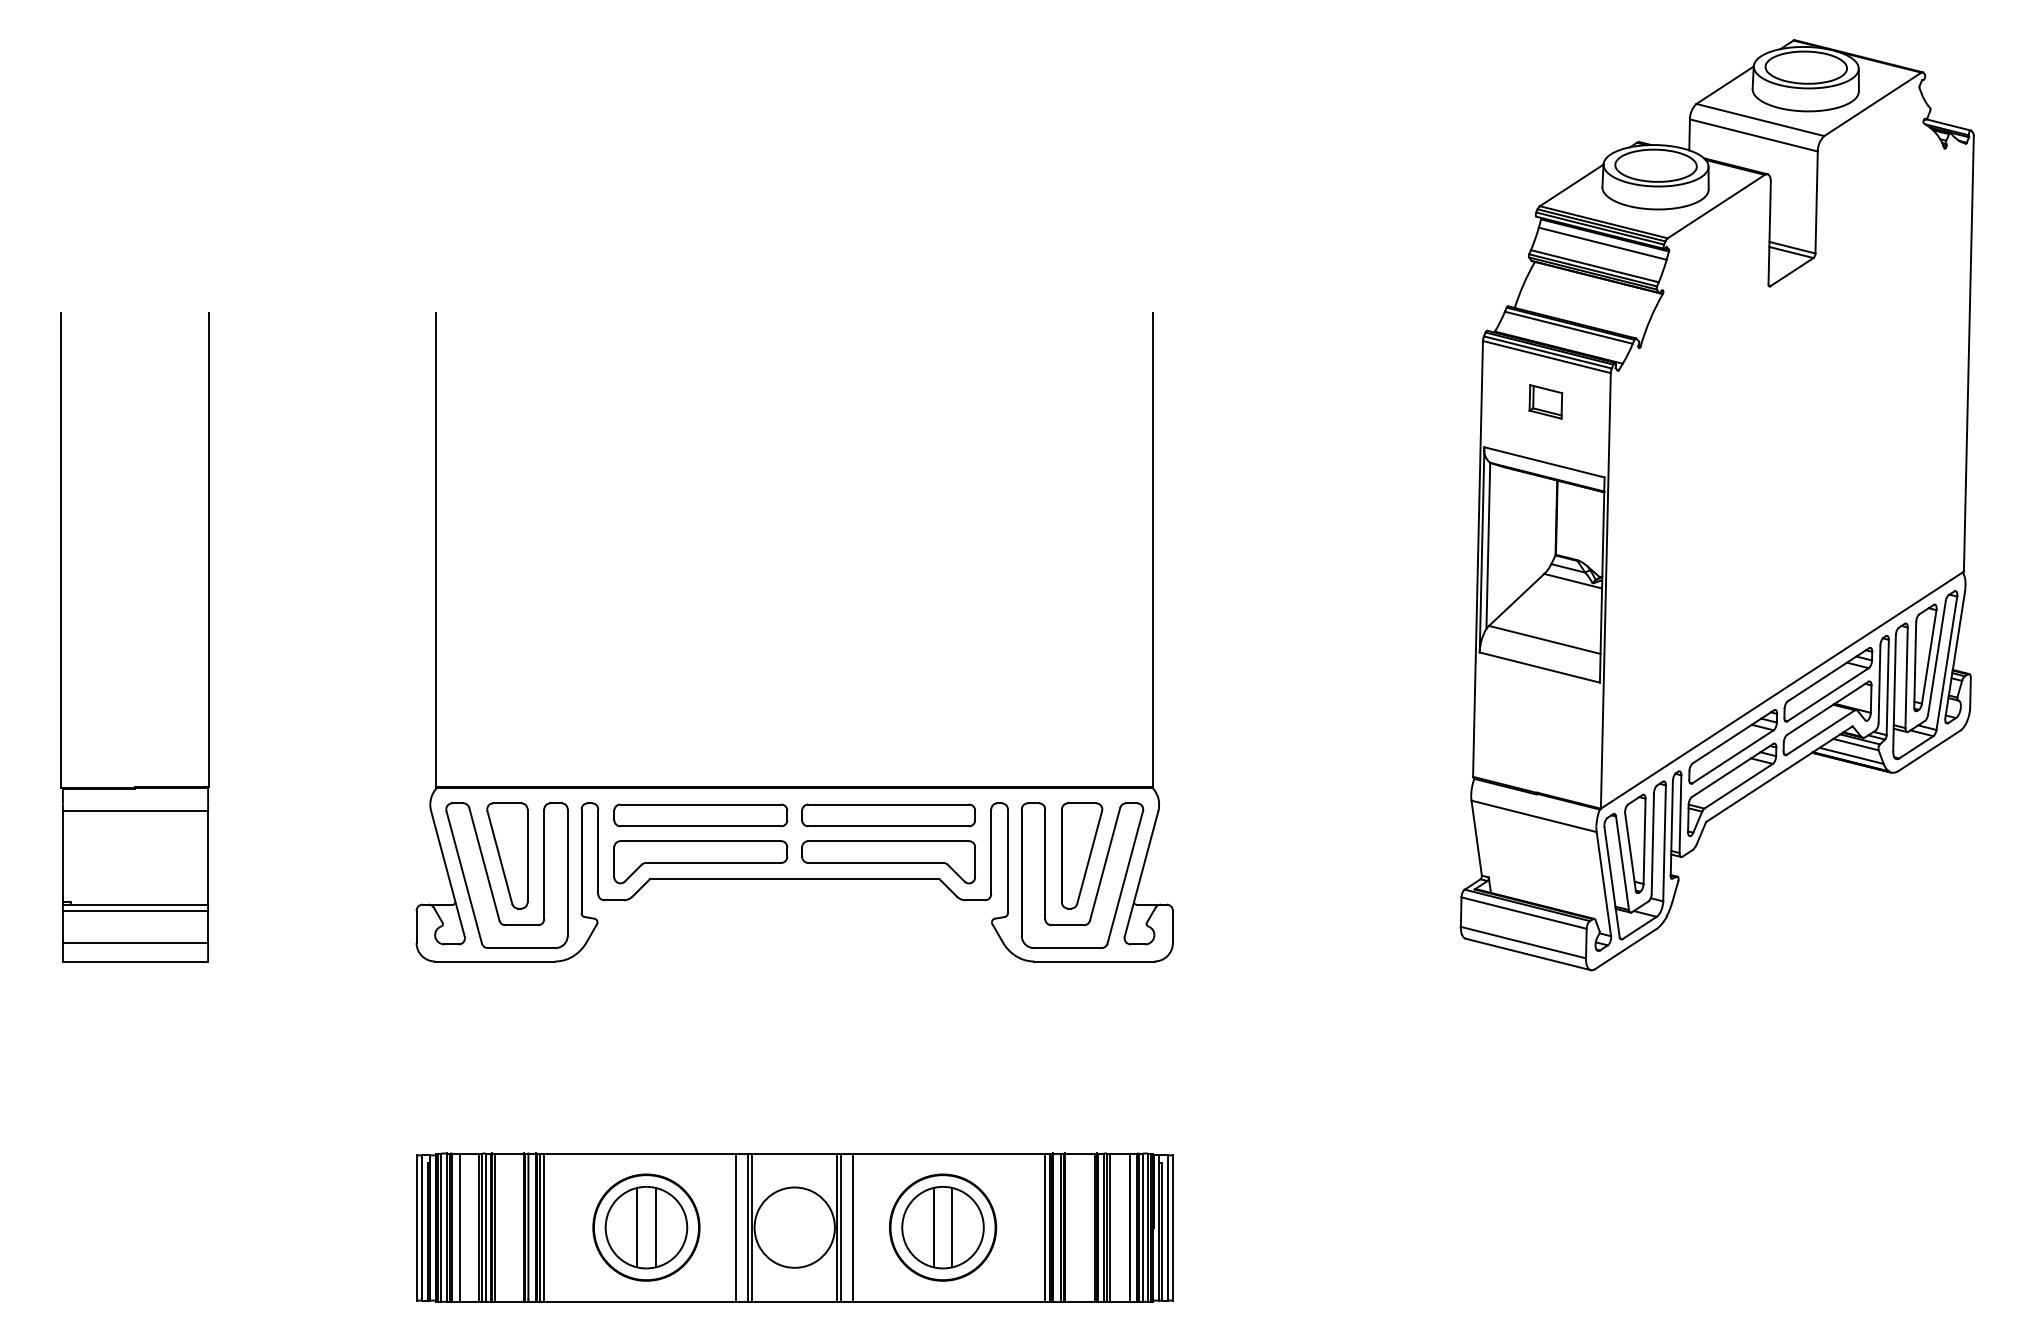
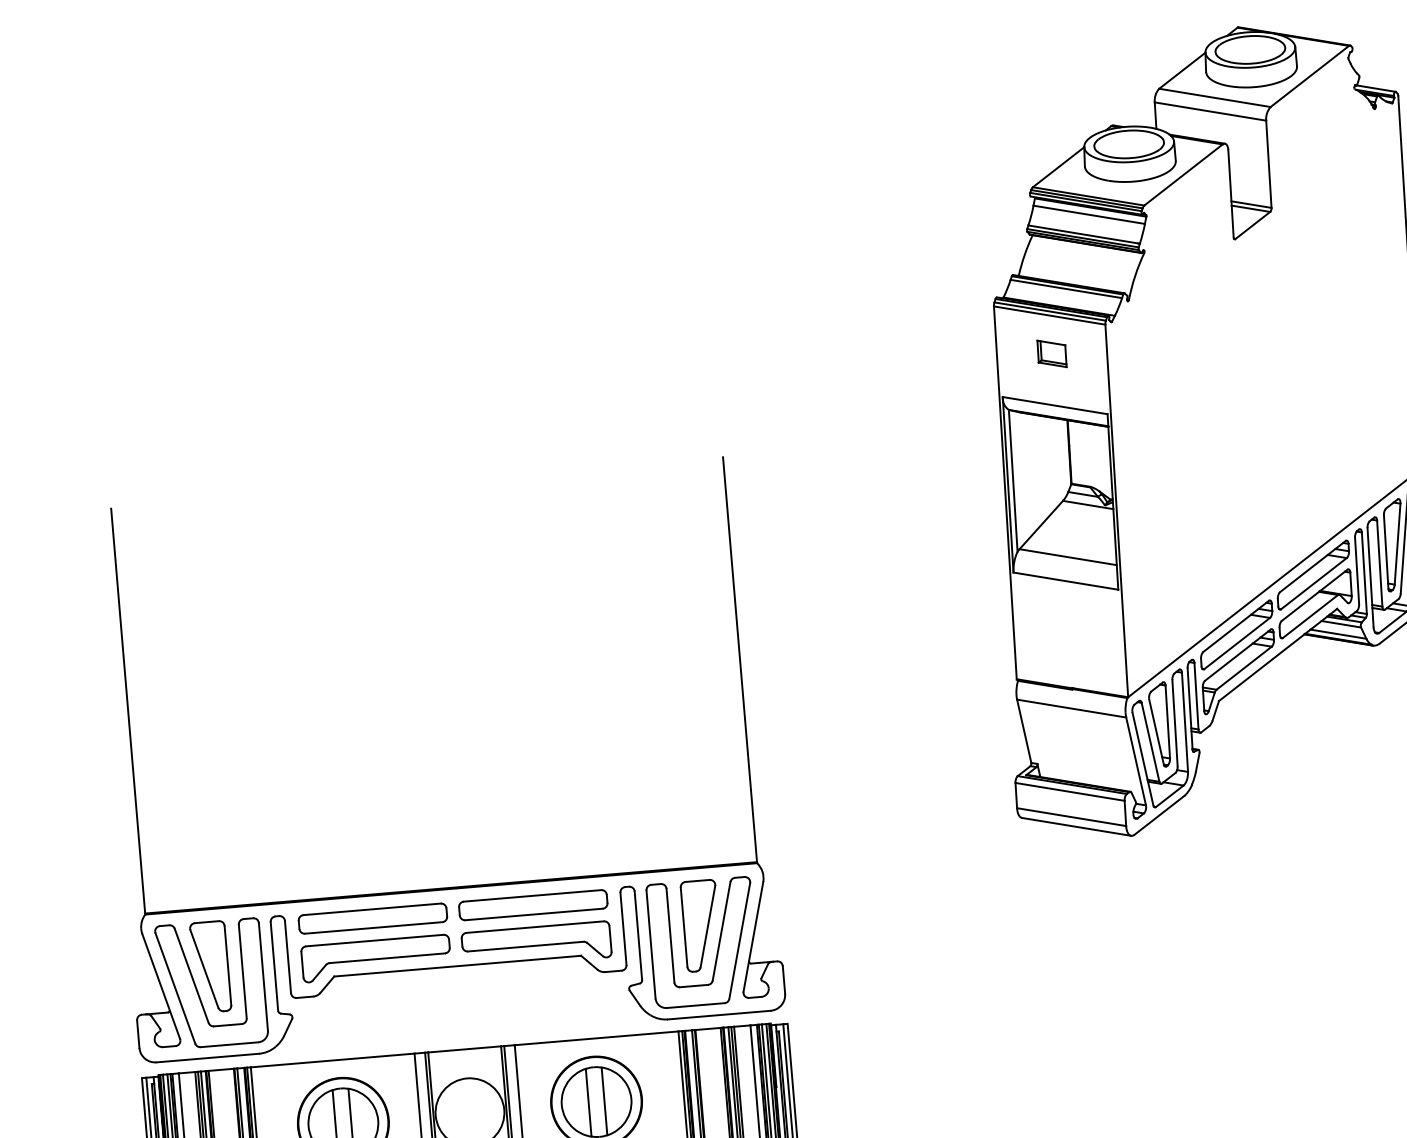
part: (794, 786) -> (450, 887), moved

